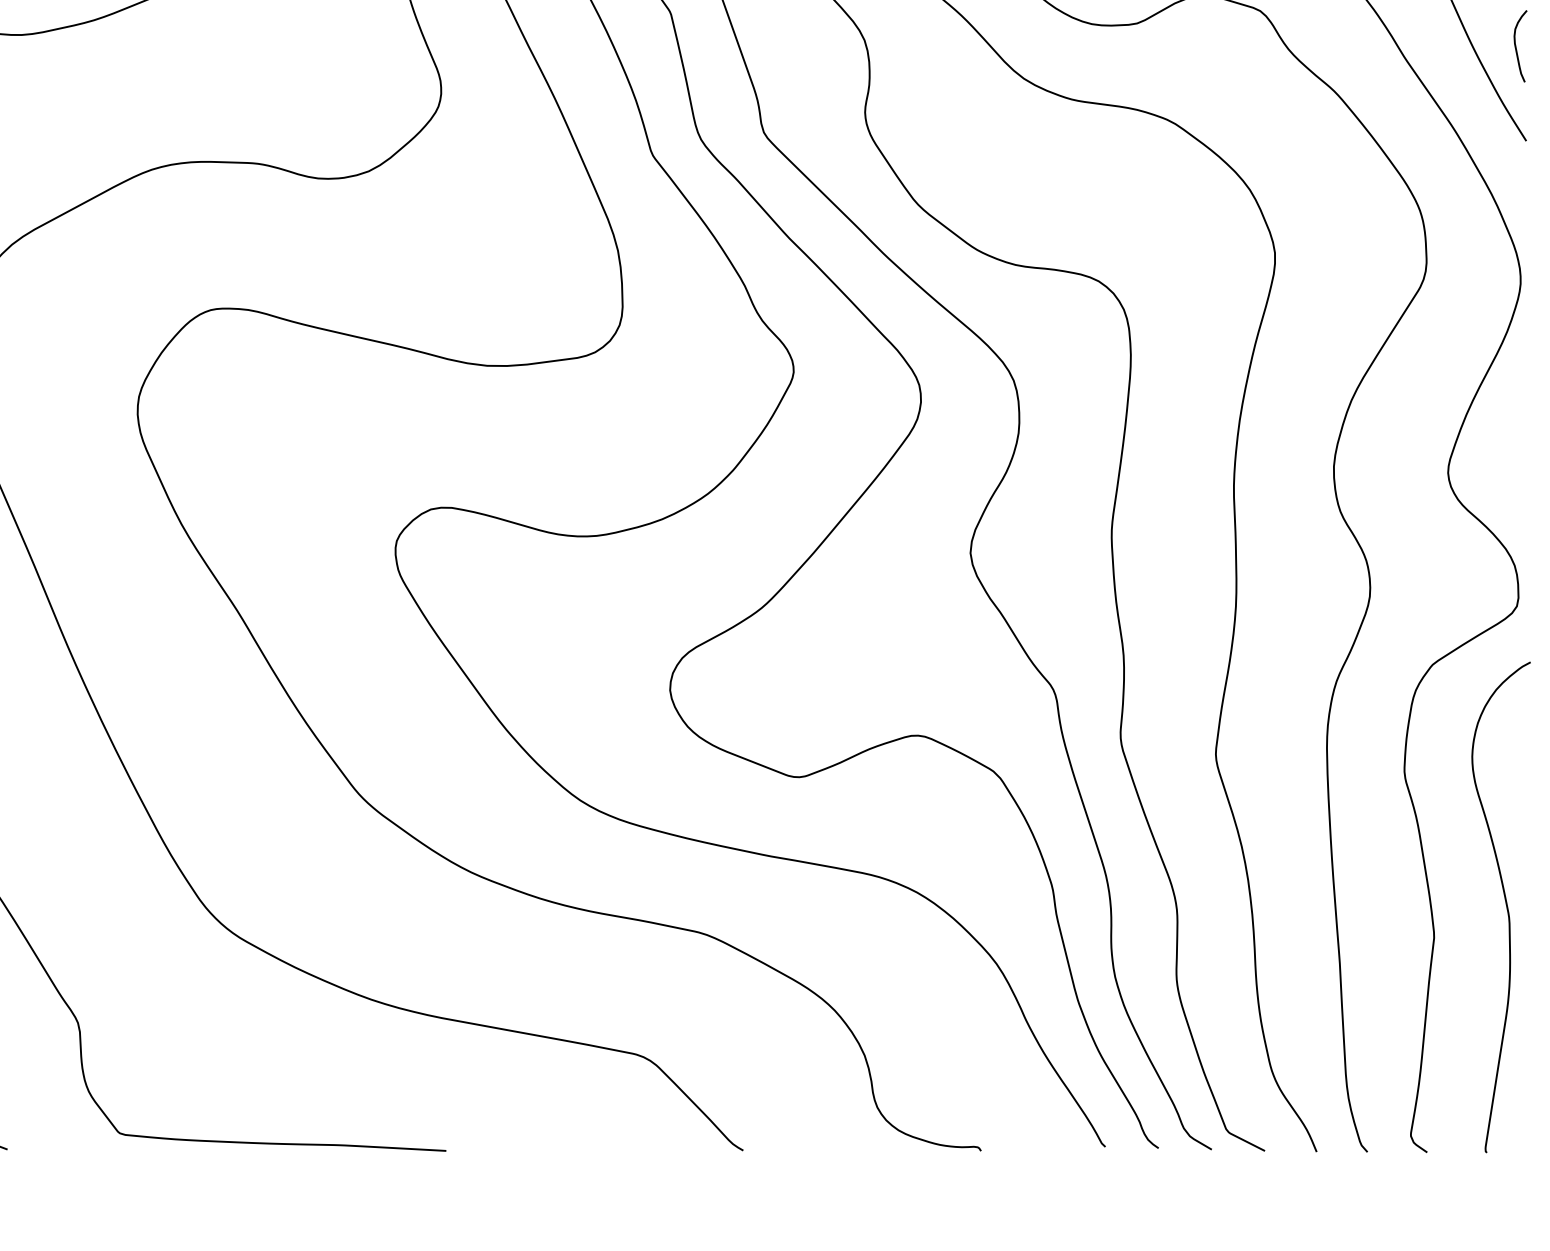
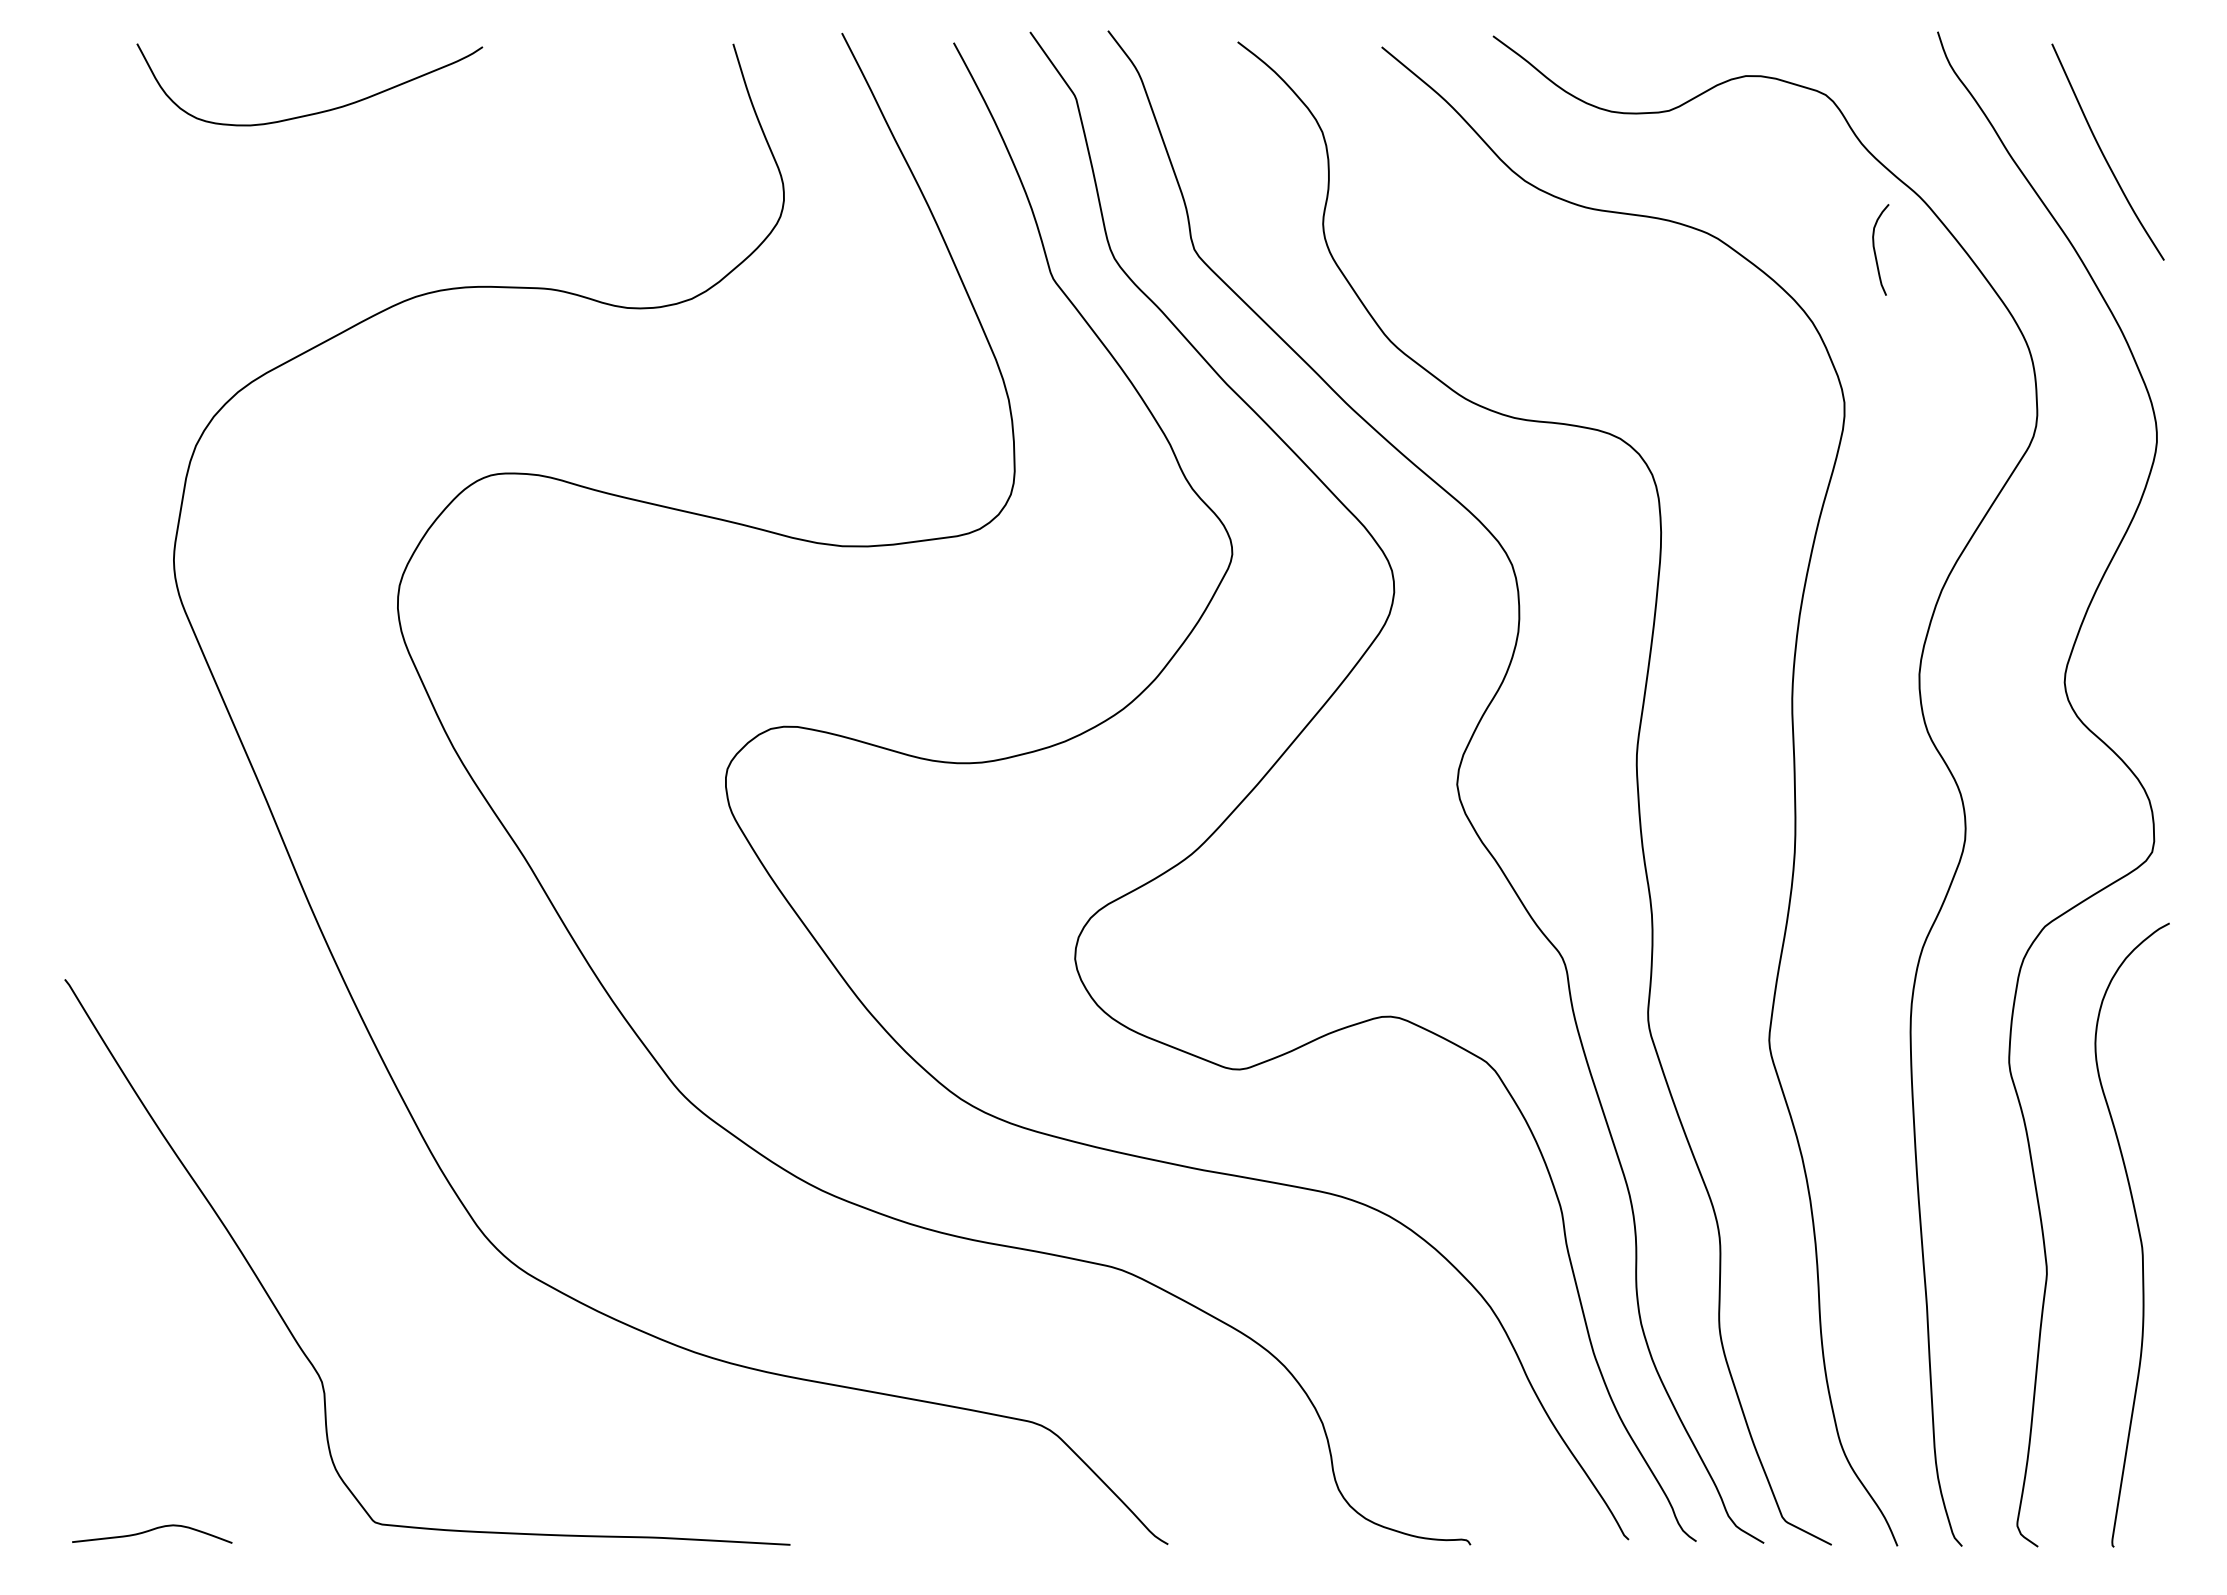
curve: (1516, 46) -> (1875, 249), moved

